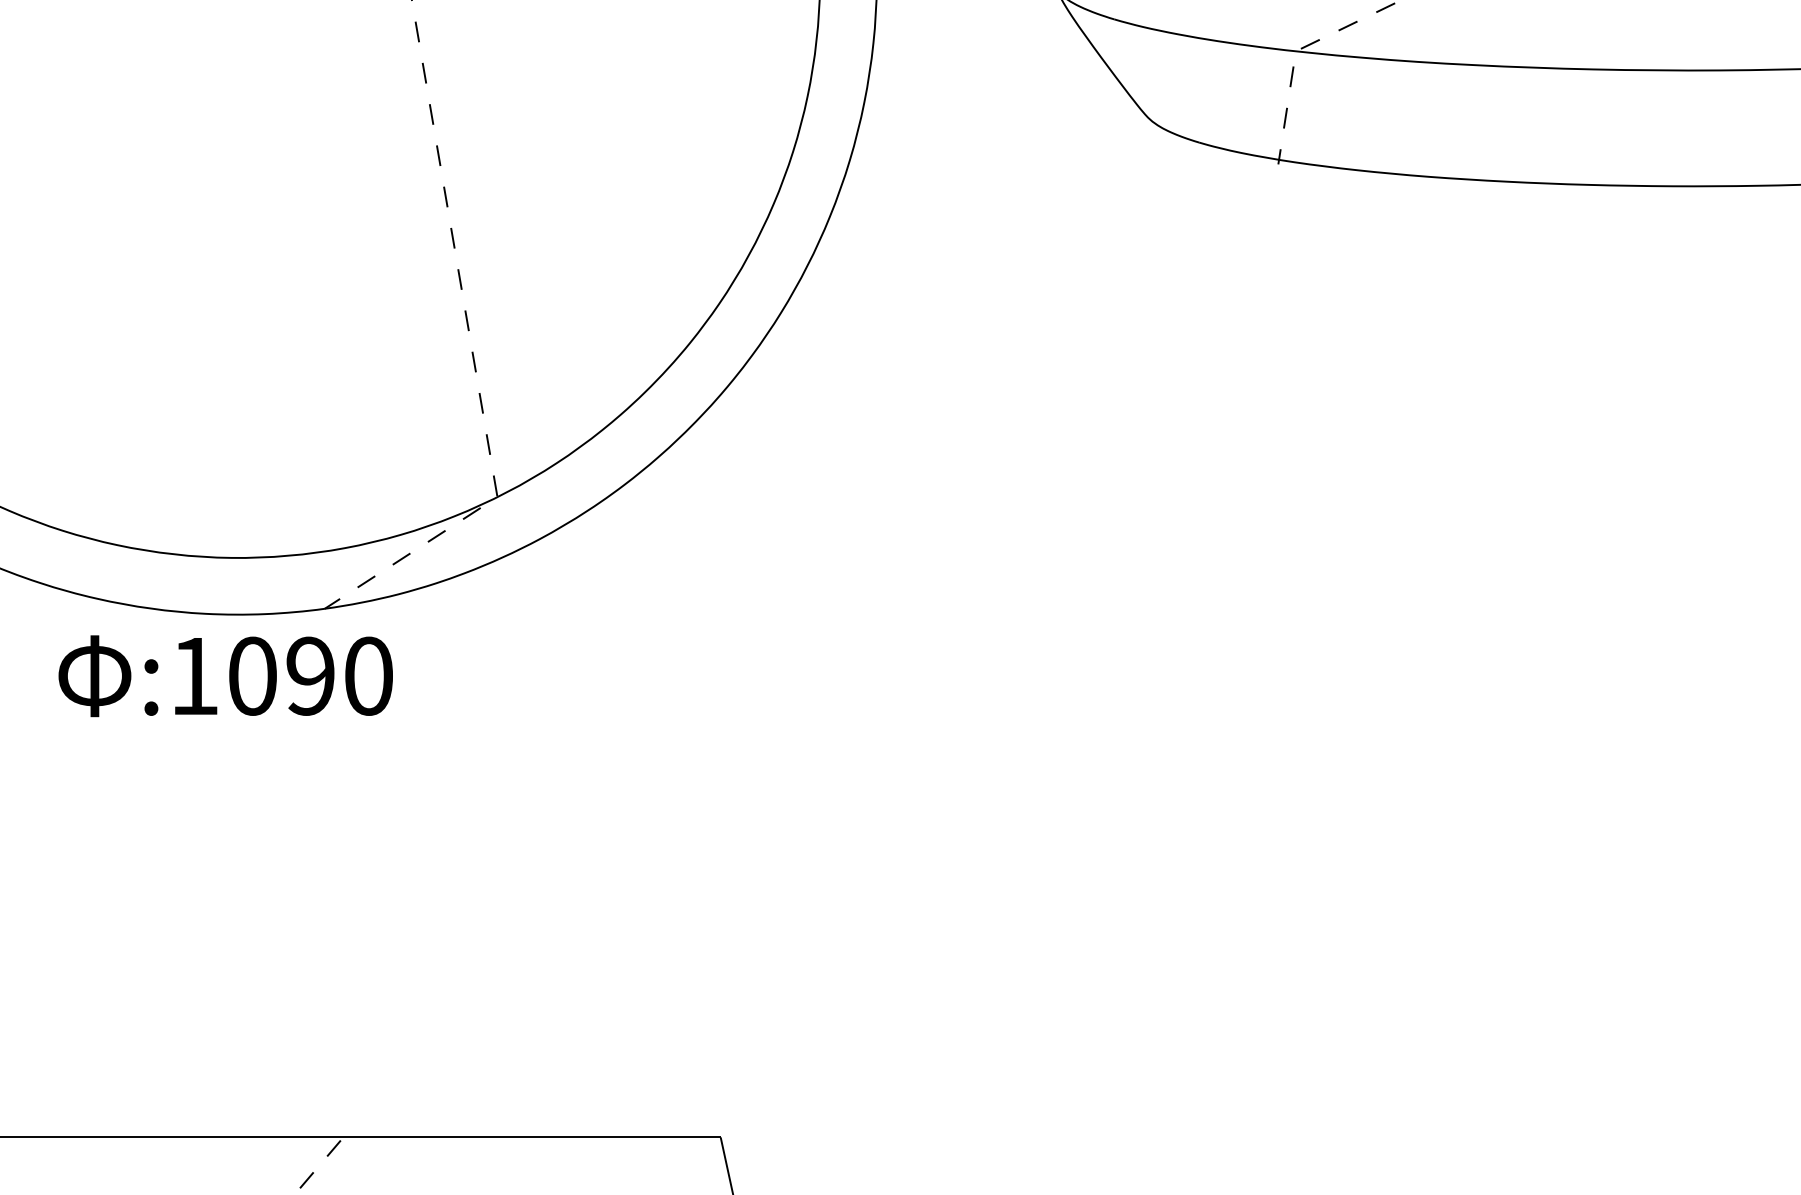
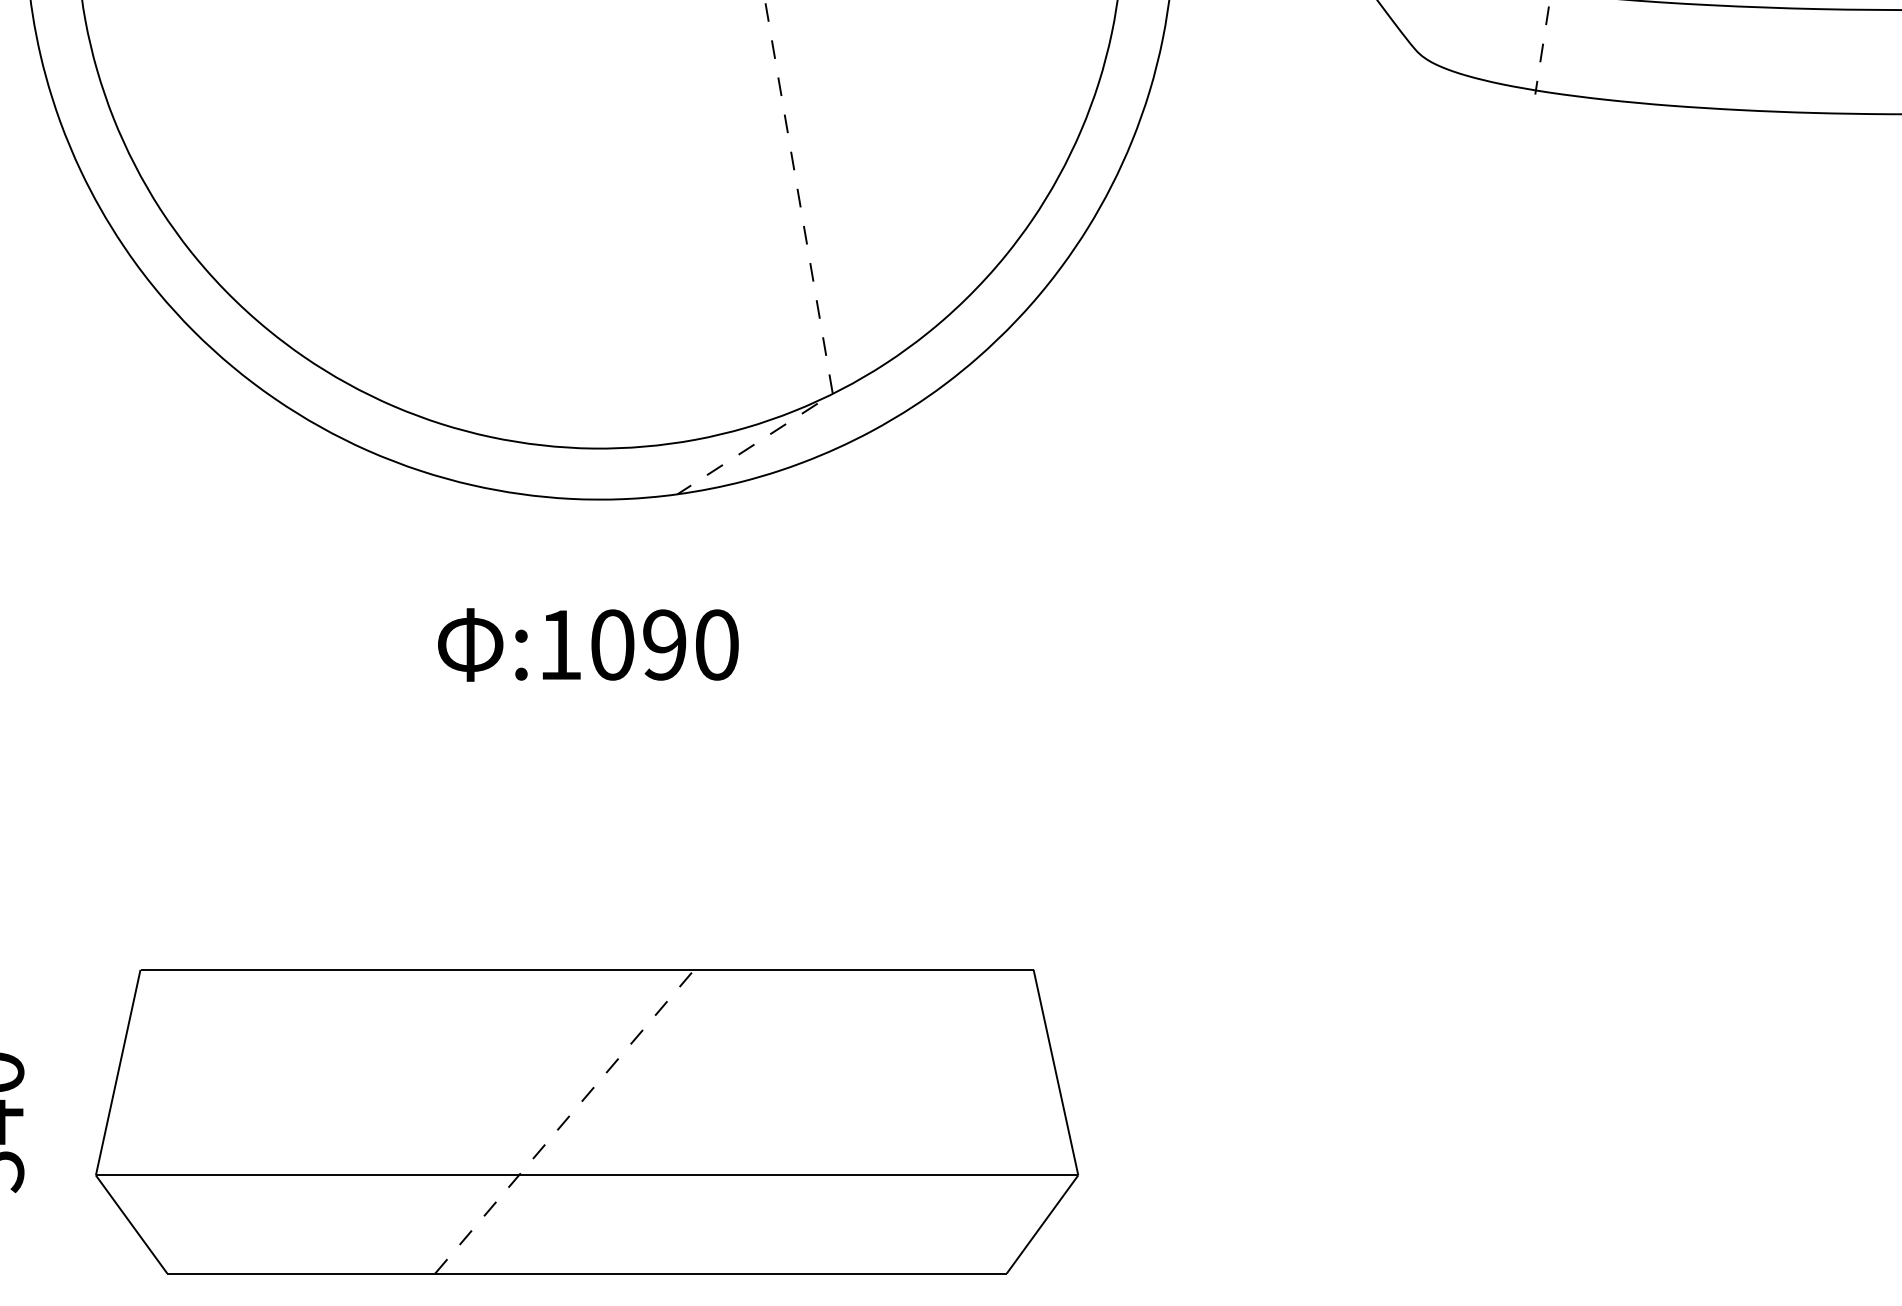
text: (225, 675) -> (588, 644), moved

